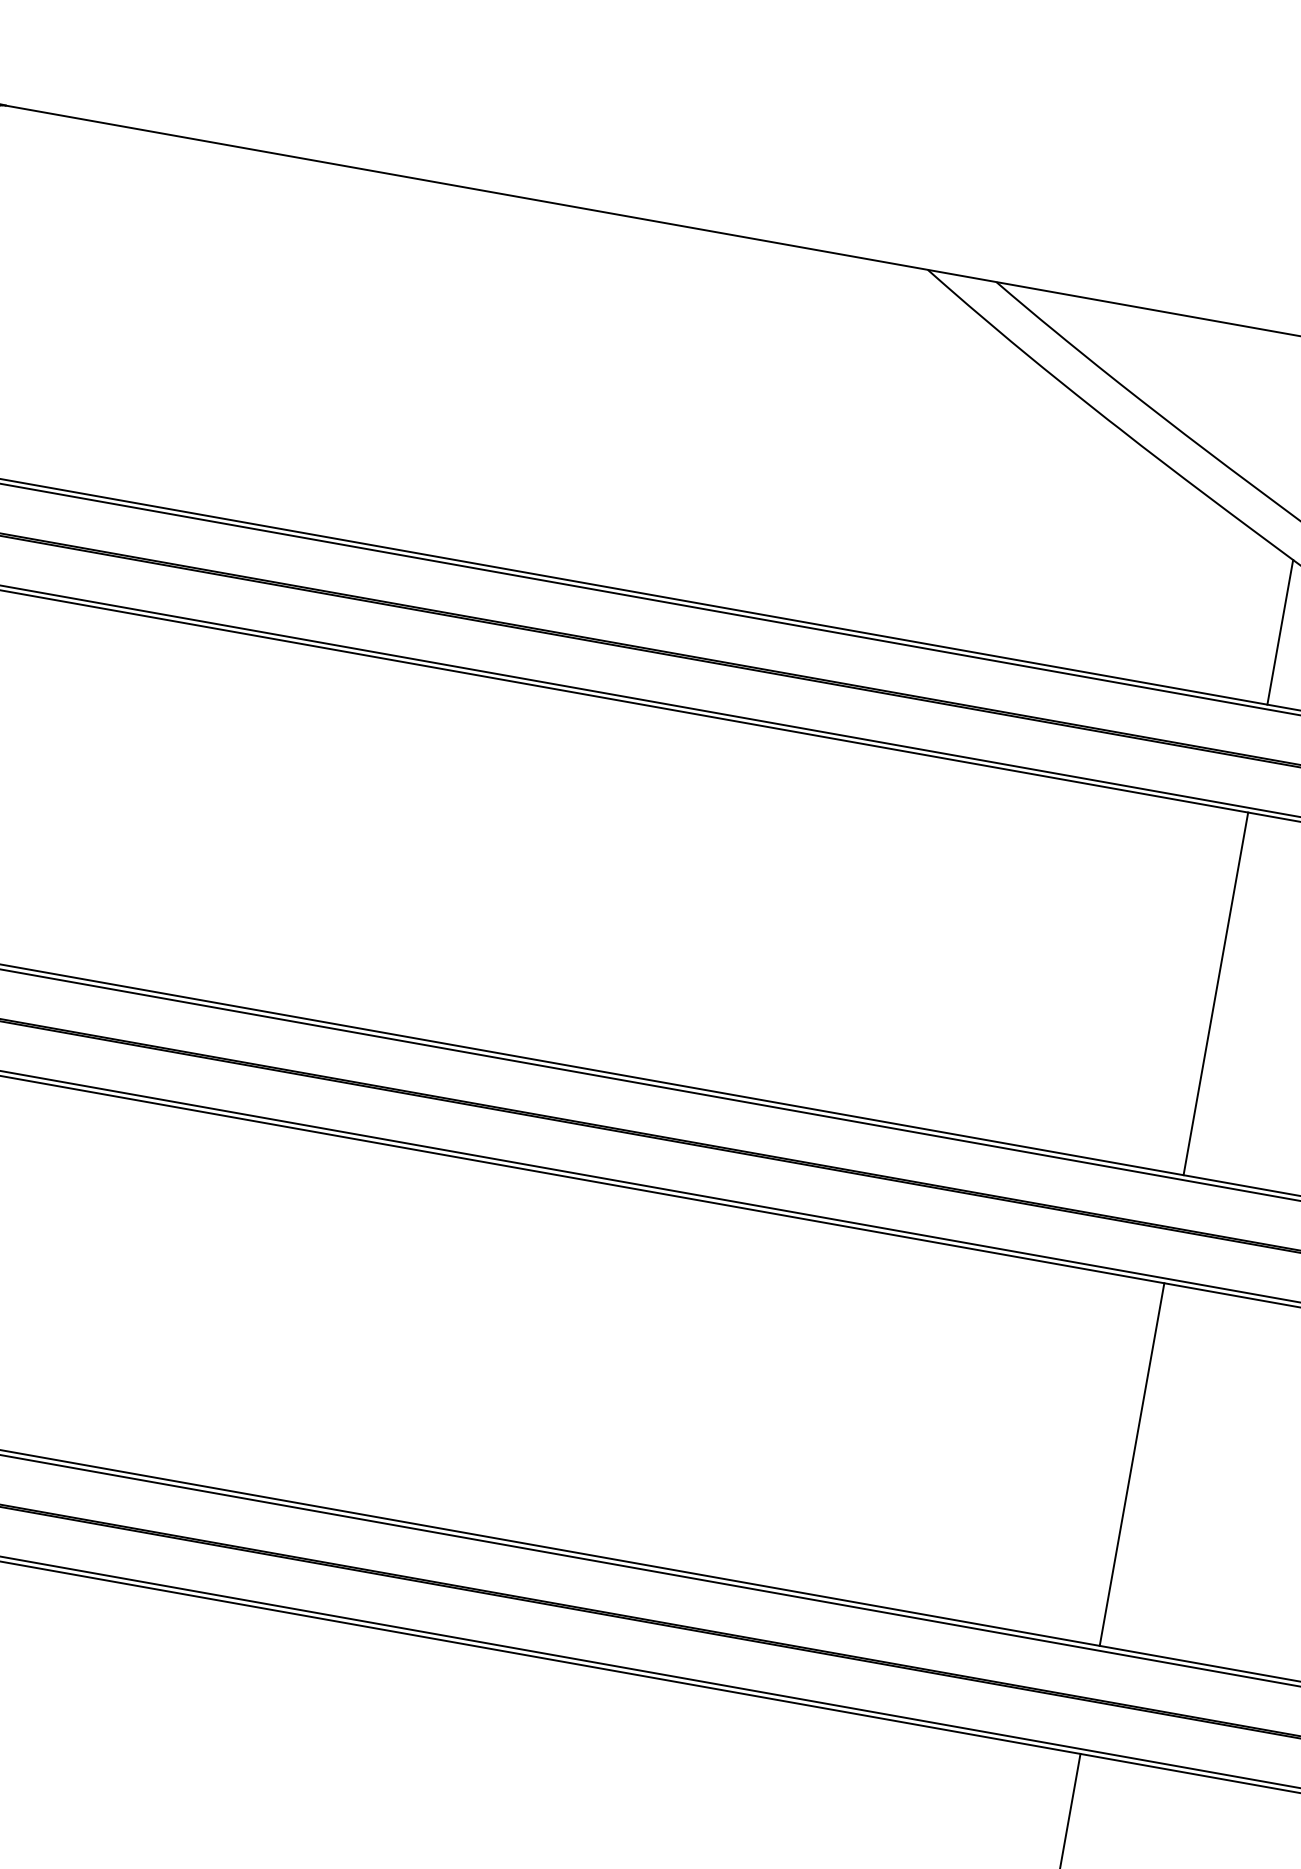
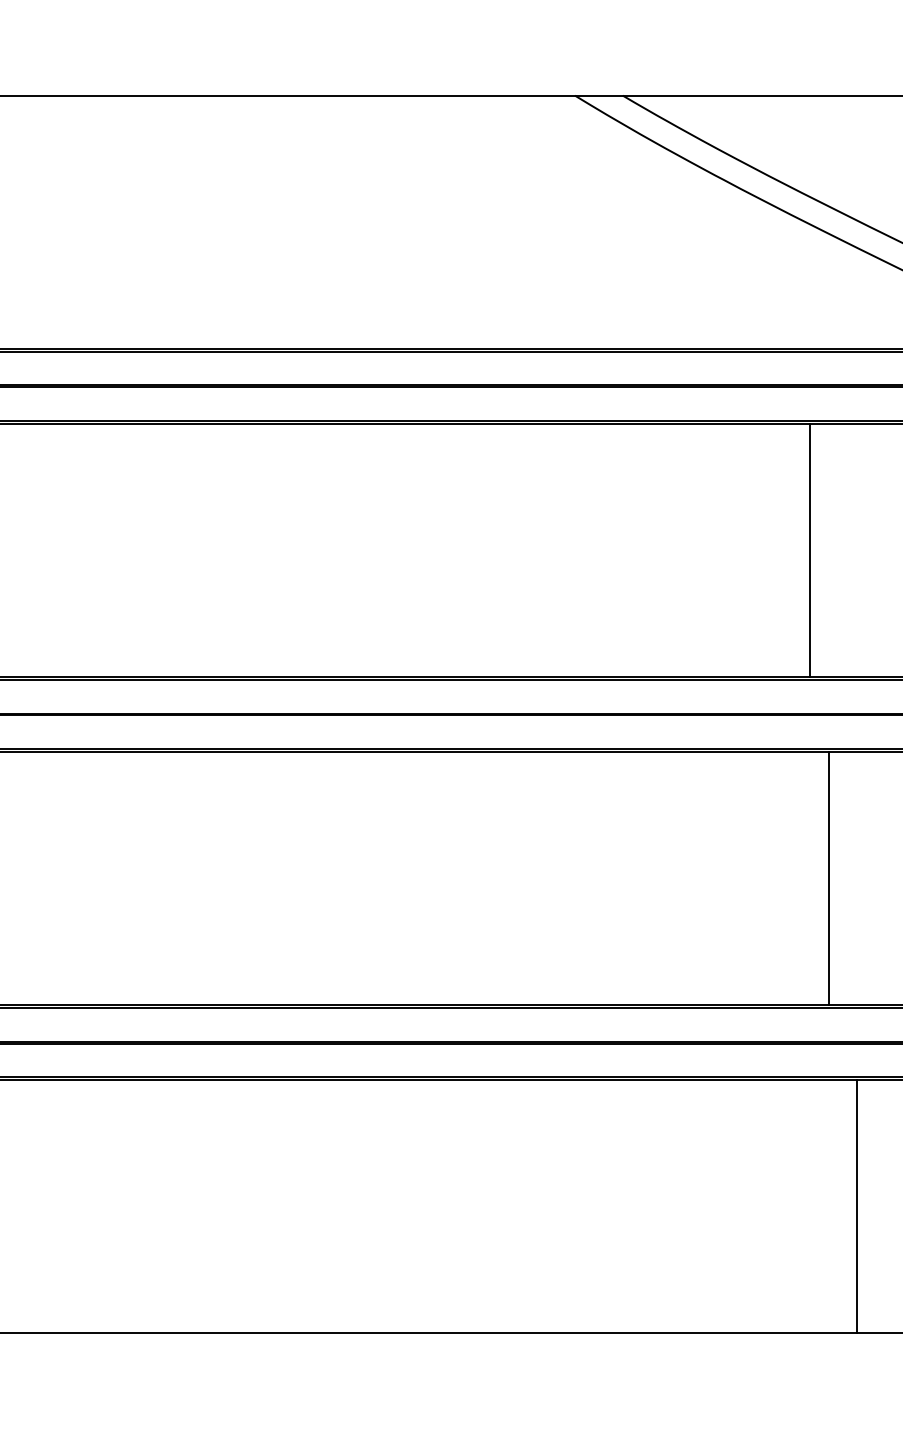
line: (1279, 631) -> (856, 297), removed
line: (1215, 992) -> (809, 549), moved
line: (1131, 1464) -> (828, 878), moved

